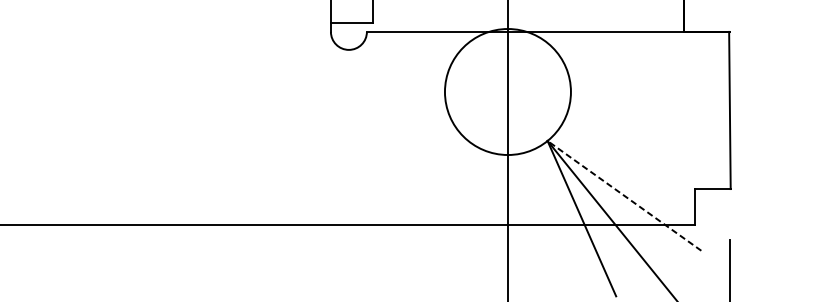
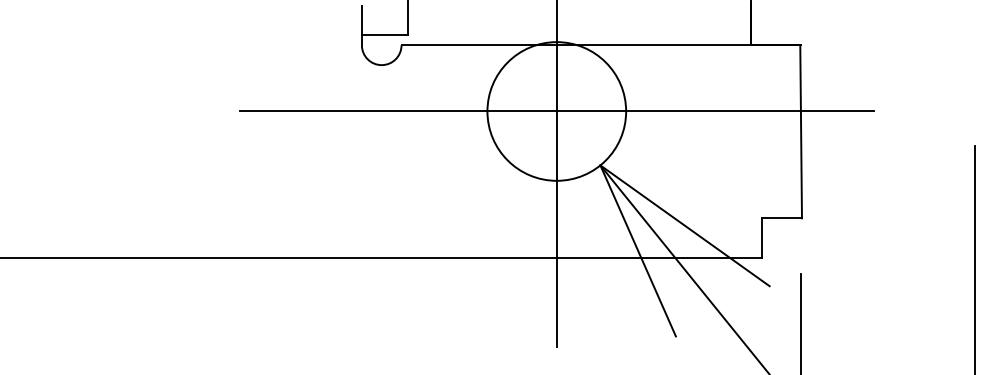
line: (507, 92) -> (556, 111), added
line: (624, 195) -> (685, 225), dashed -> solid

